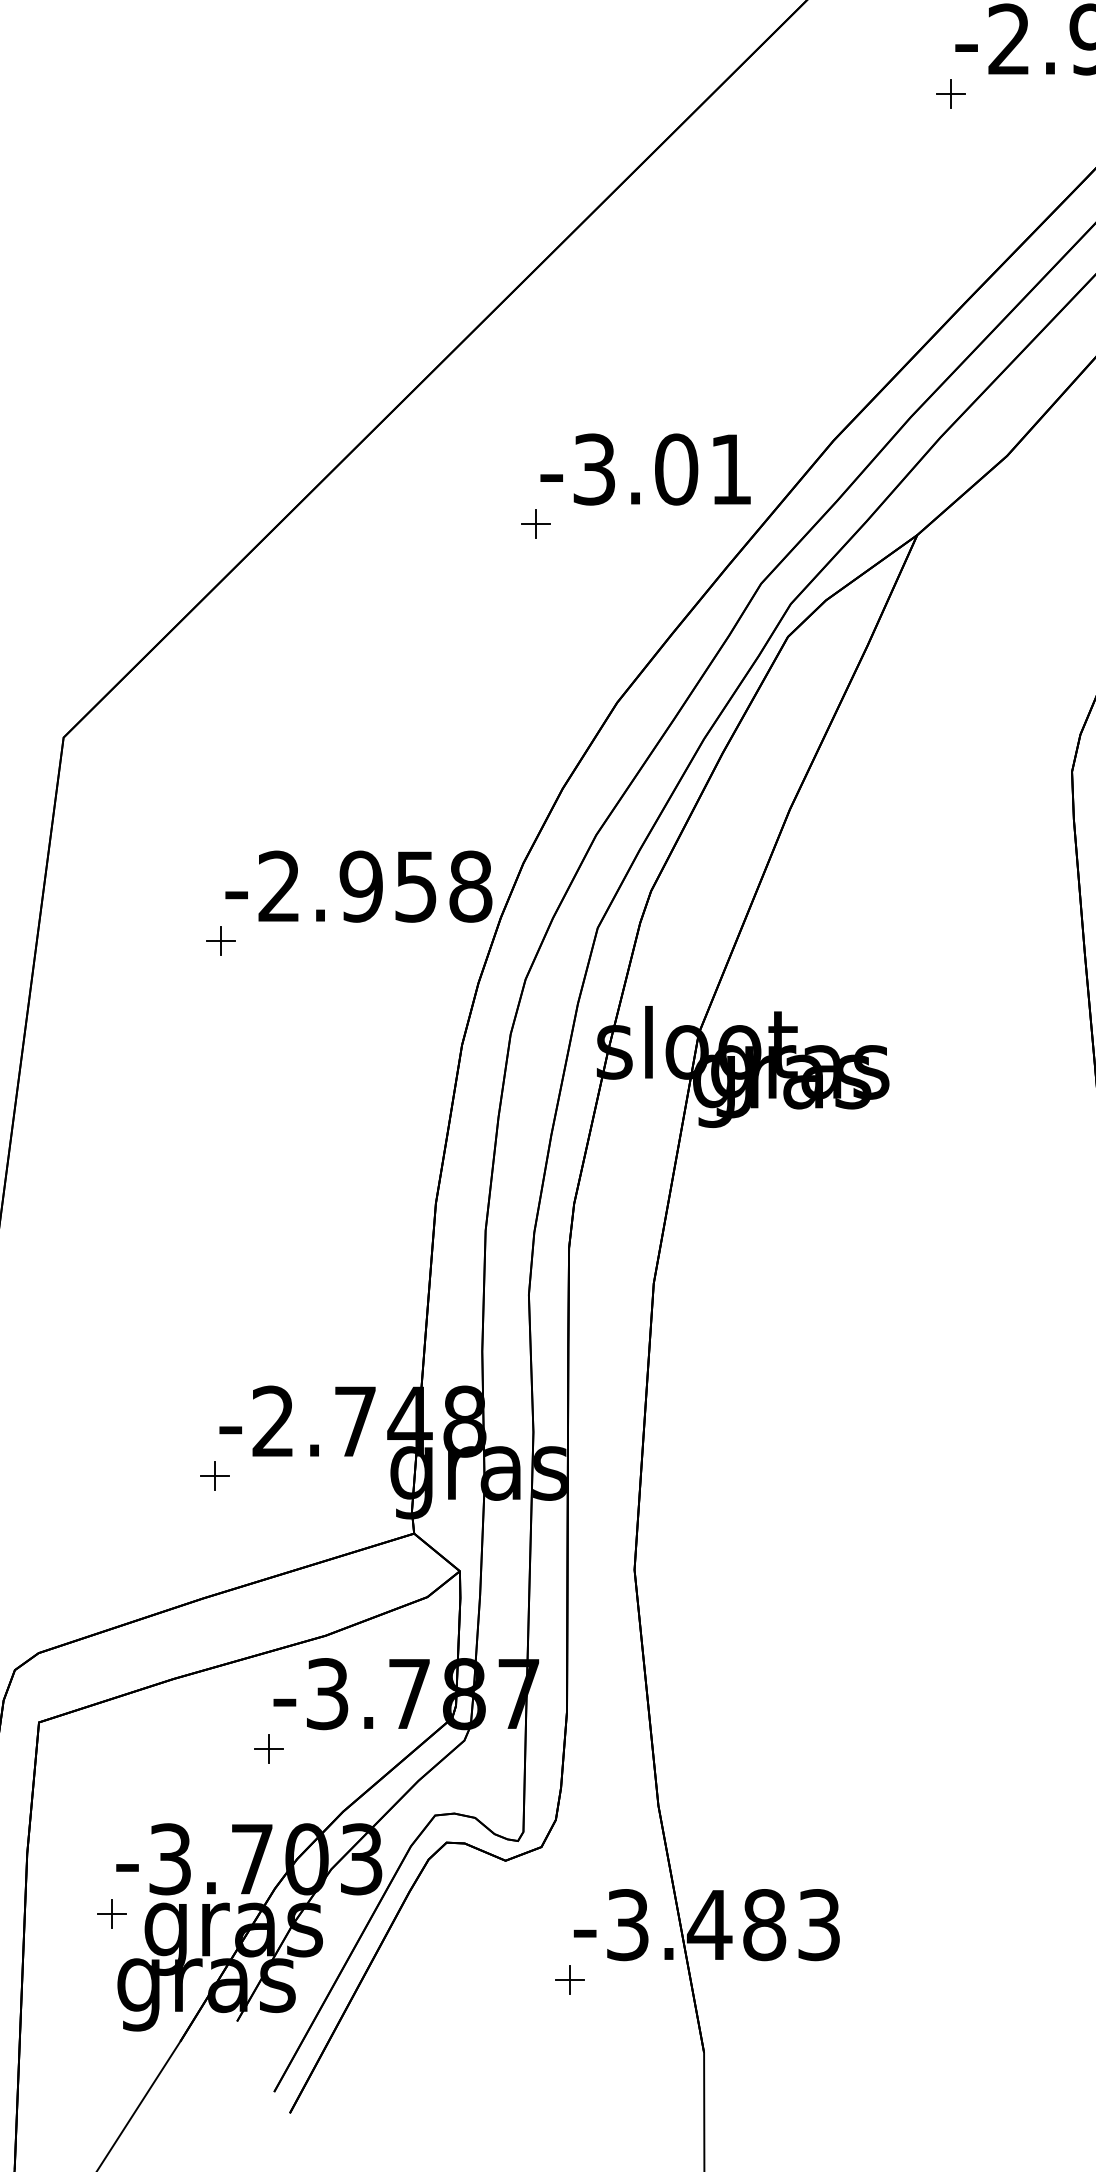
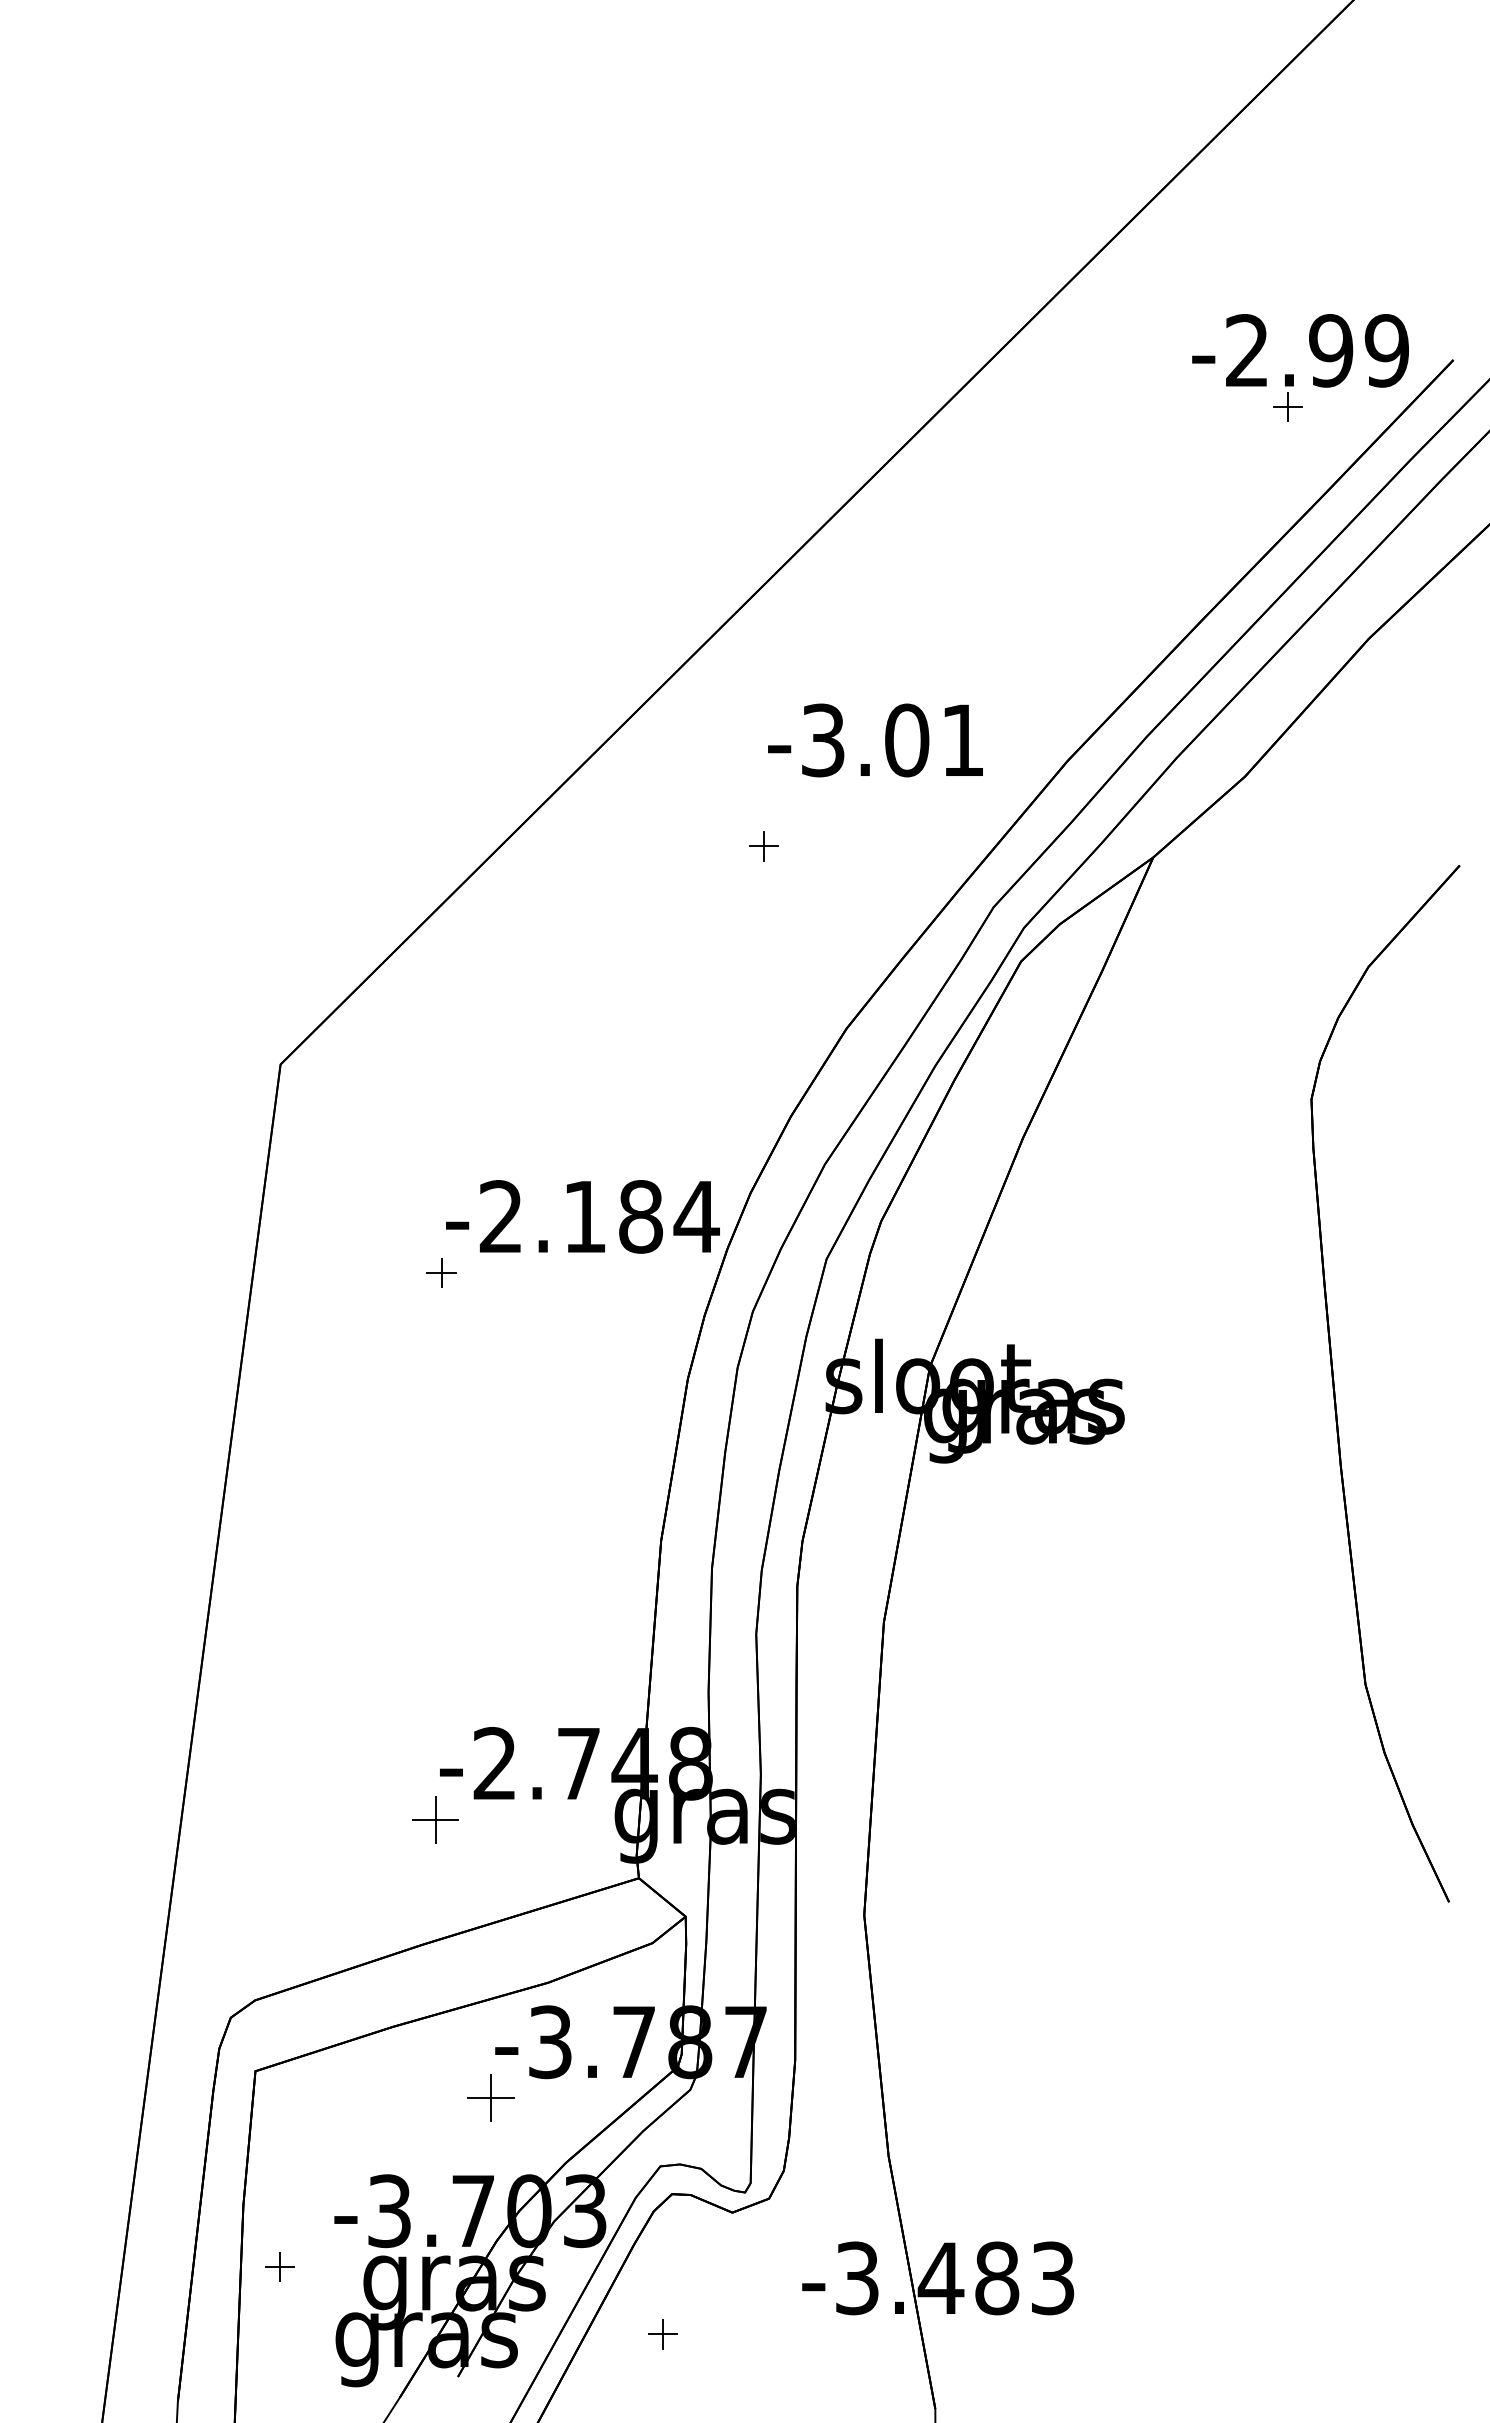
part: (950, 93) -> (1287, 406), moved
text: (645, 469) -> (875, 740), moved
text: (415, 886) -> (640, 1216), -2.958 -> -2.184
part: (215, 1476) -> (435, 1819), size x1.6
part: (268, 1748) -> (490, 2097), size x1.6
part: (111, 1913) -> (279, 2266), moved
part: (569, 1979) -> (662, 2334), moved

